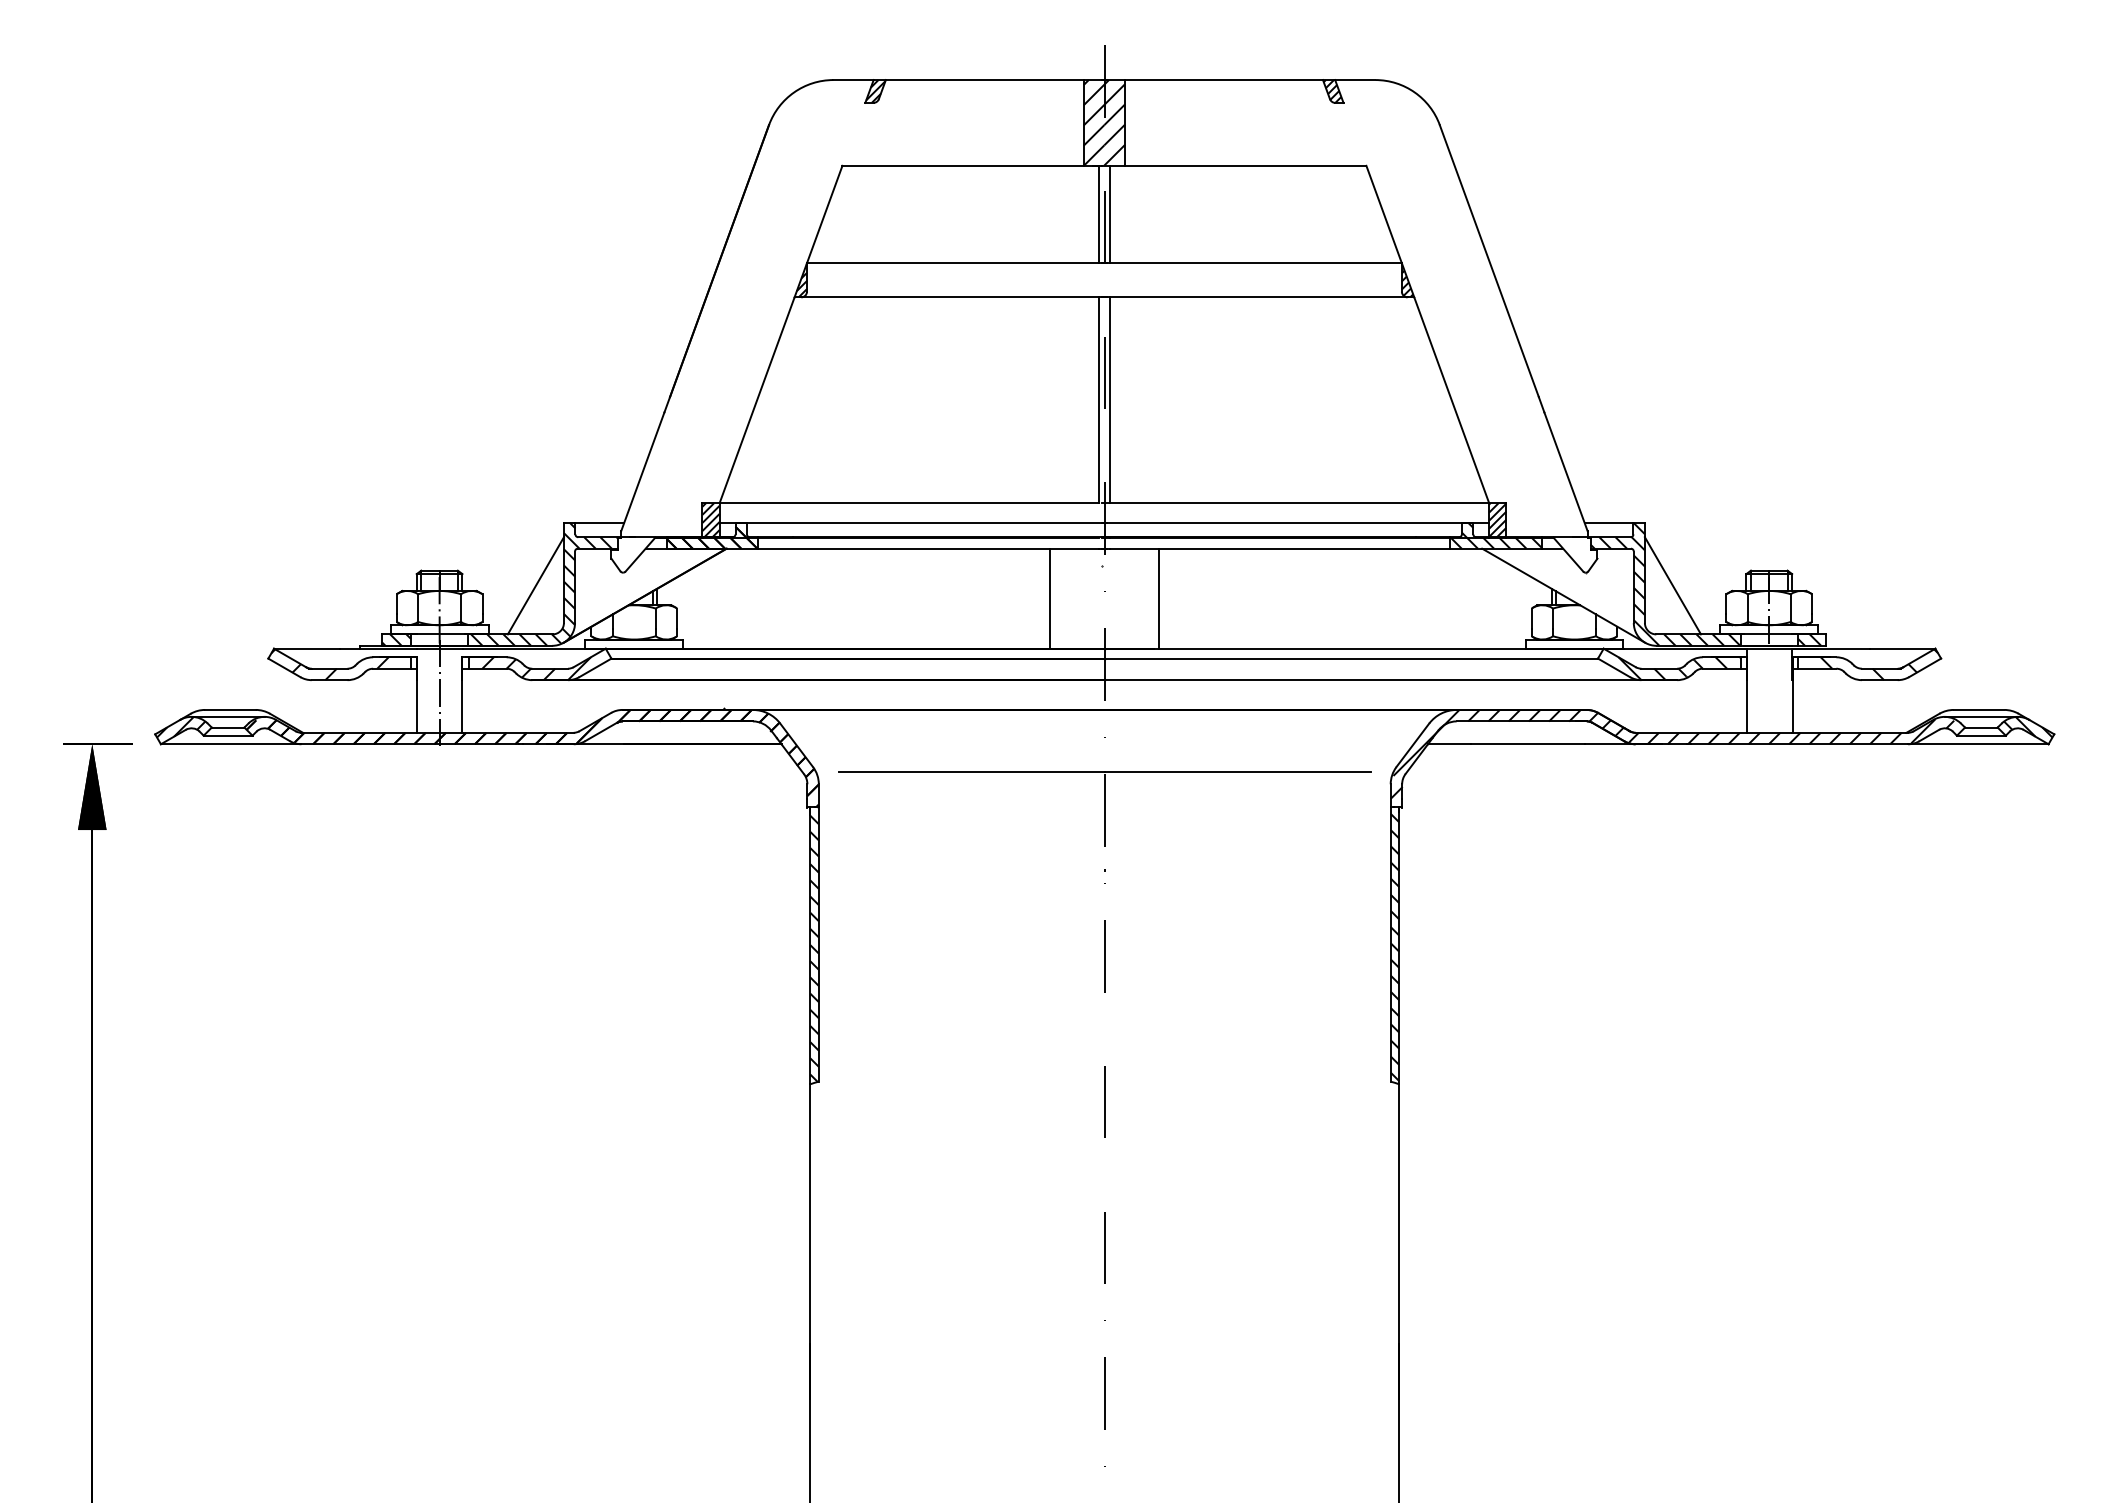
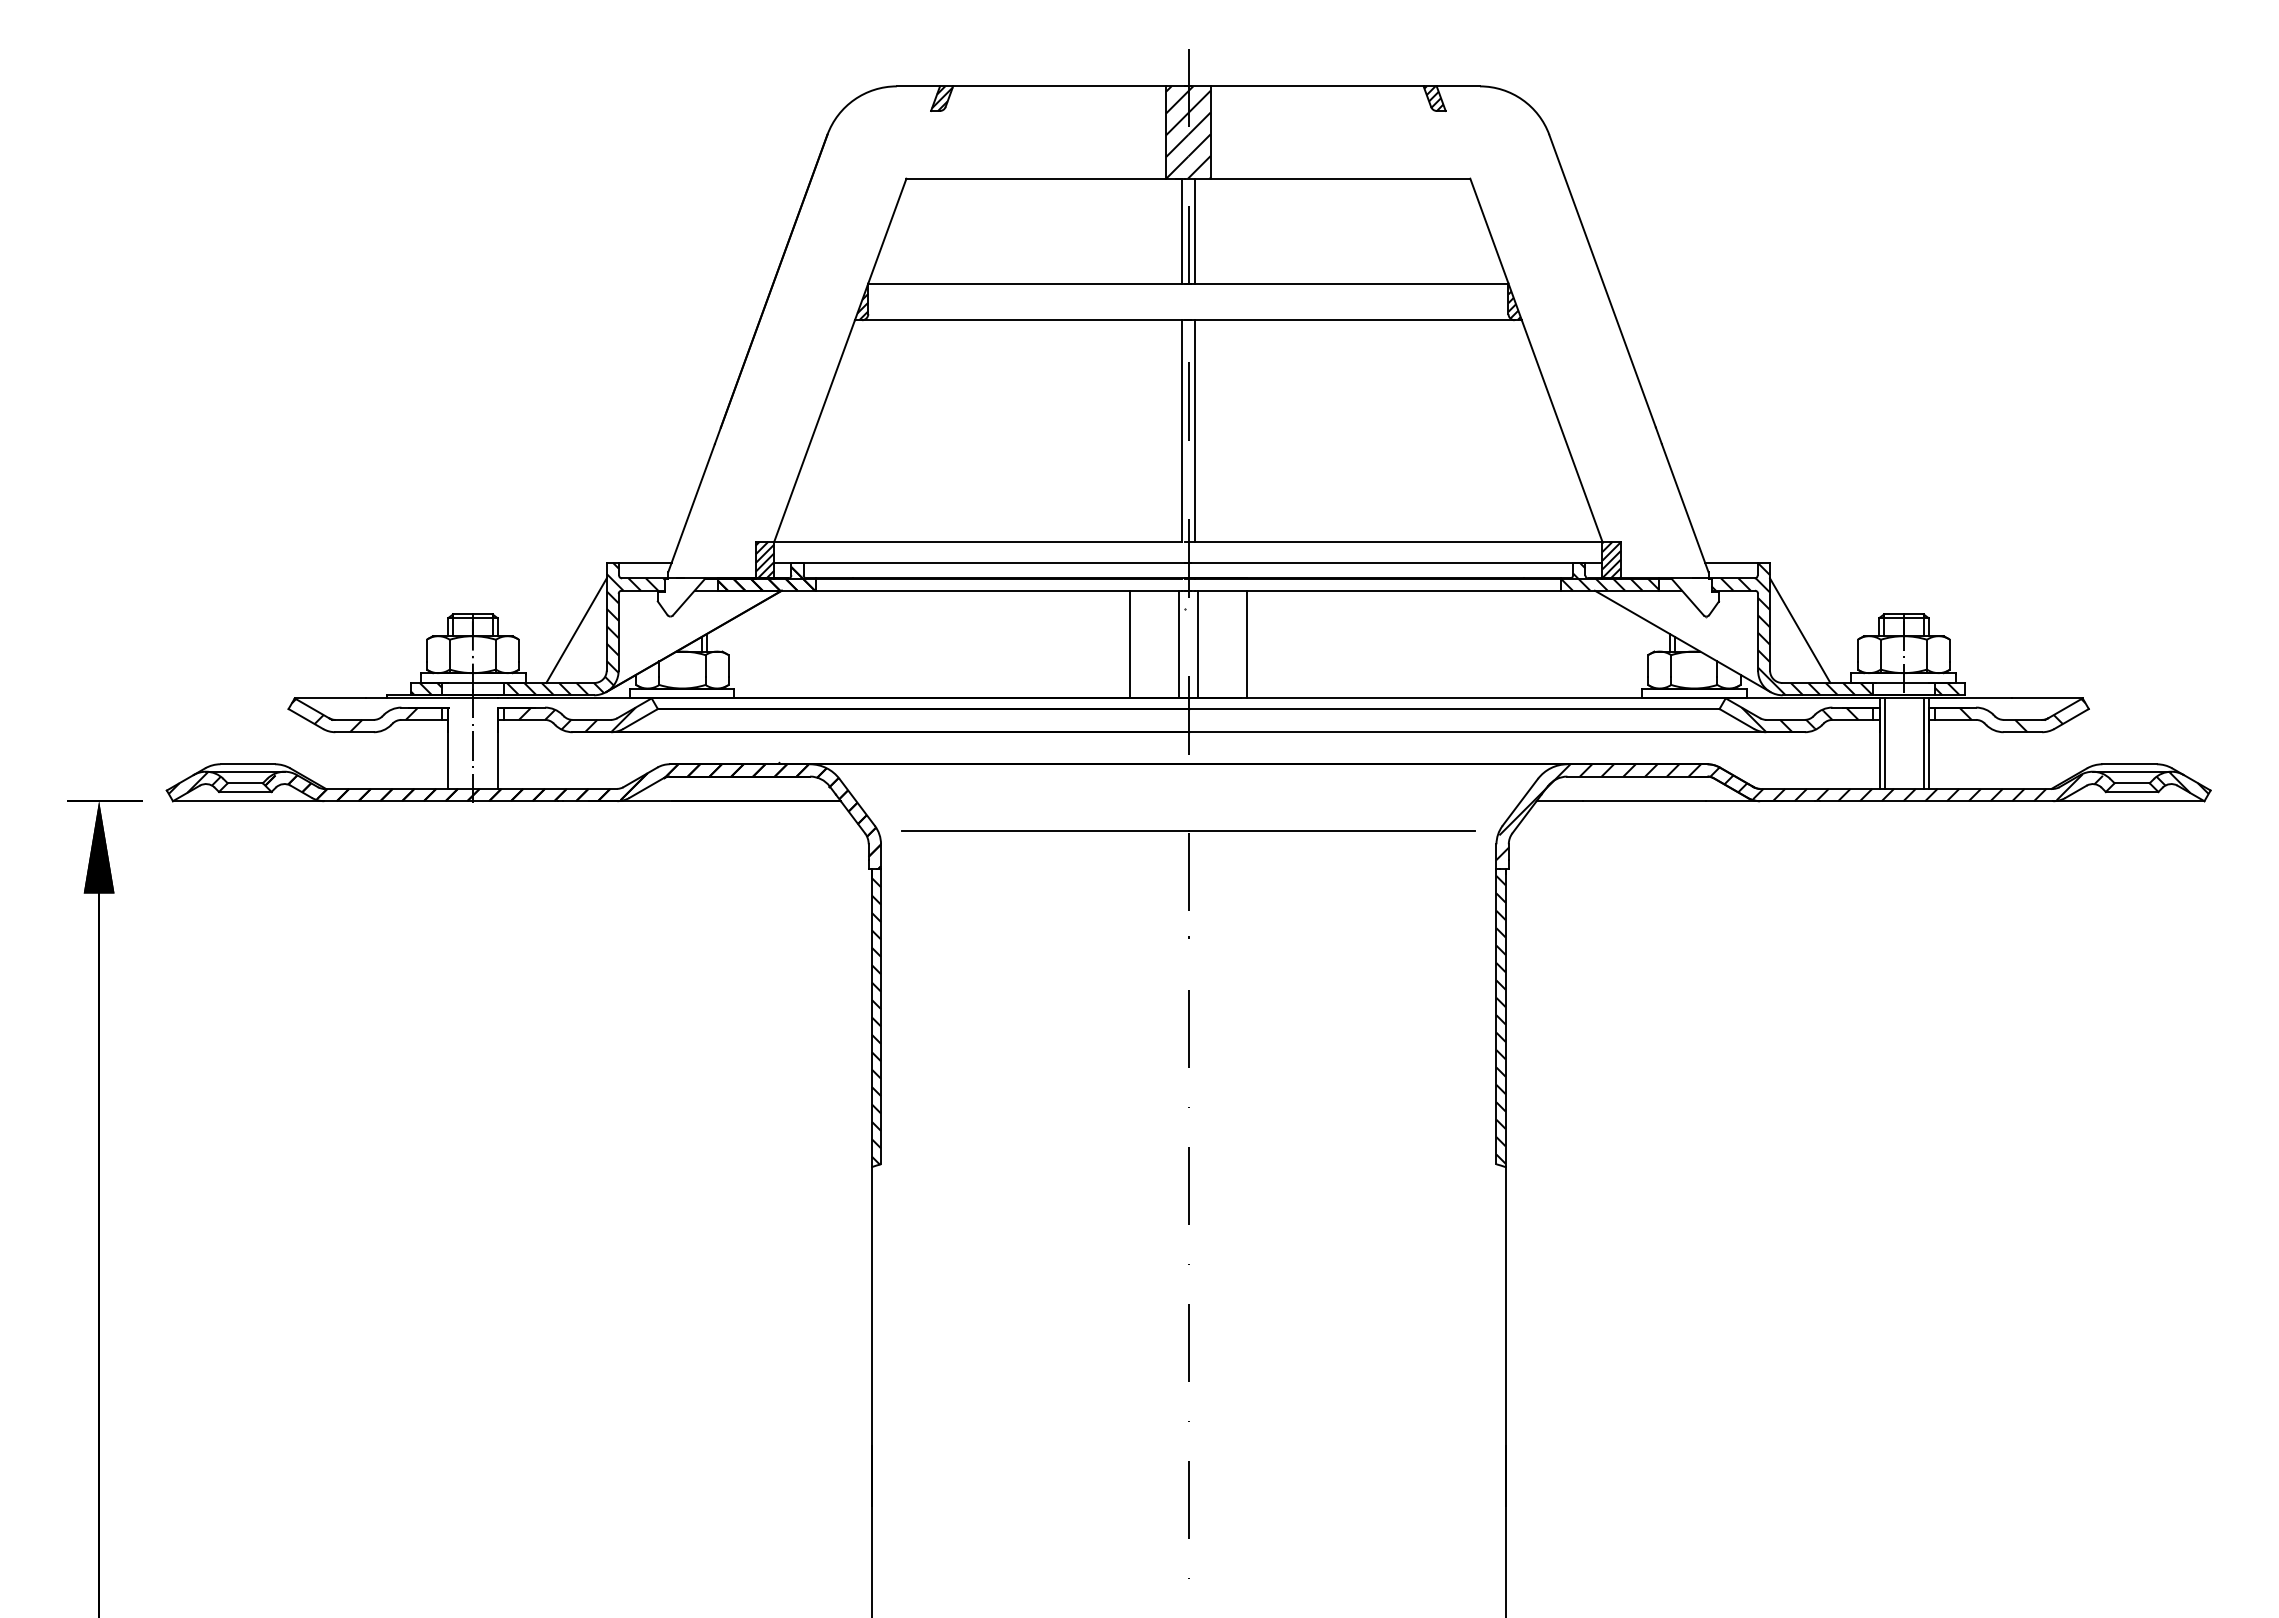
line: (1096, 598) -> (1179, 644), added
line: (1112, 598) -> (1197, 644), added
line: (1751, 690) -> (1884, 743), added
line: (1788, 690) -> (1924, 743), added

